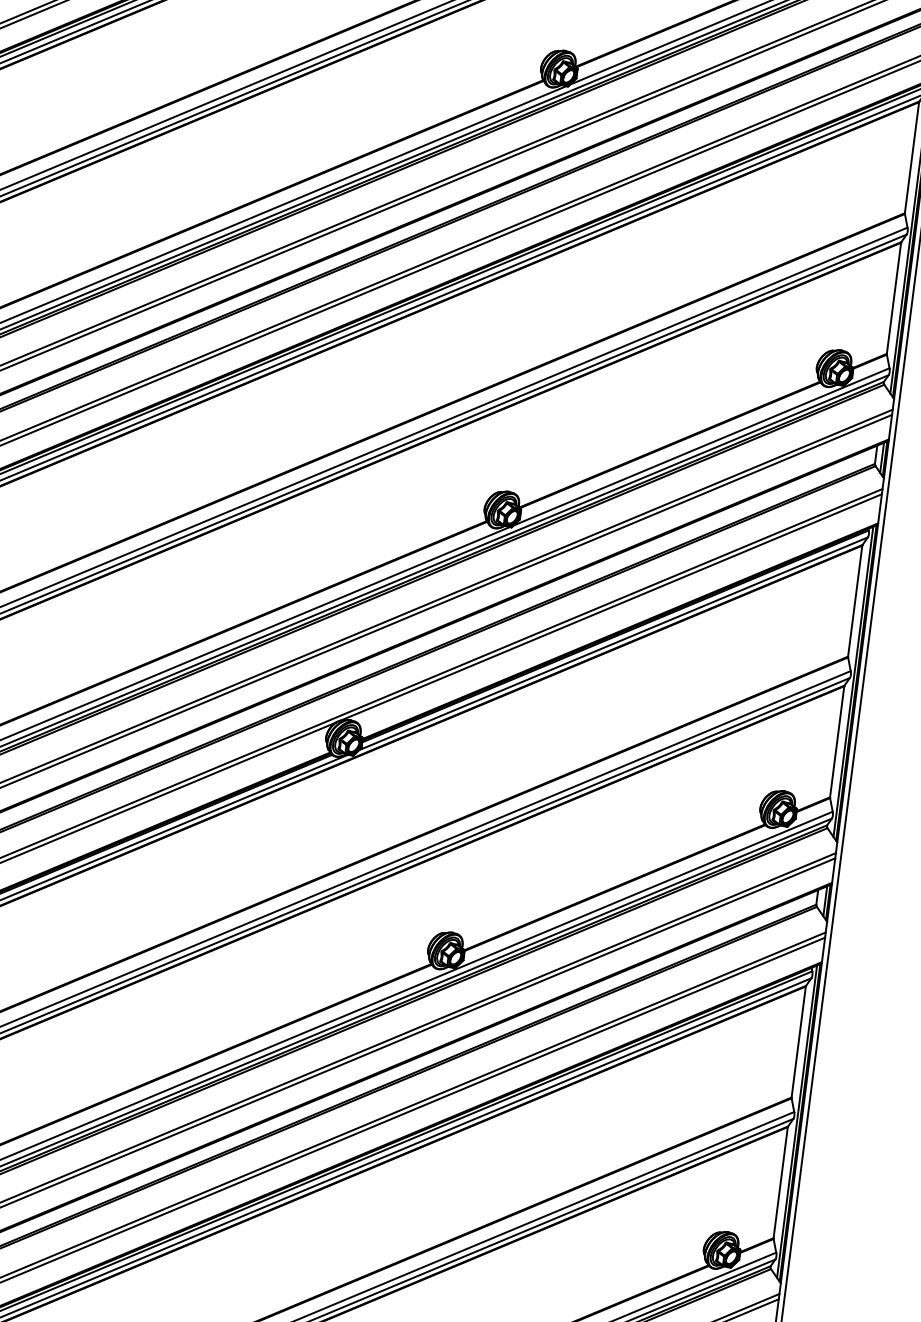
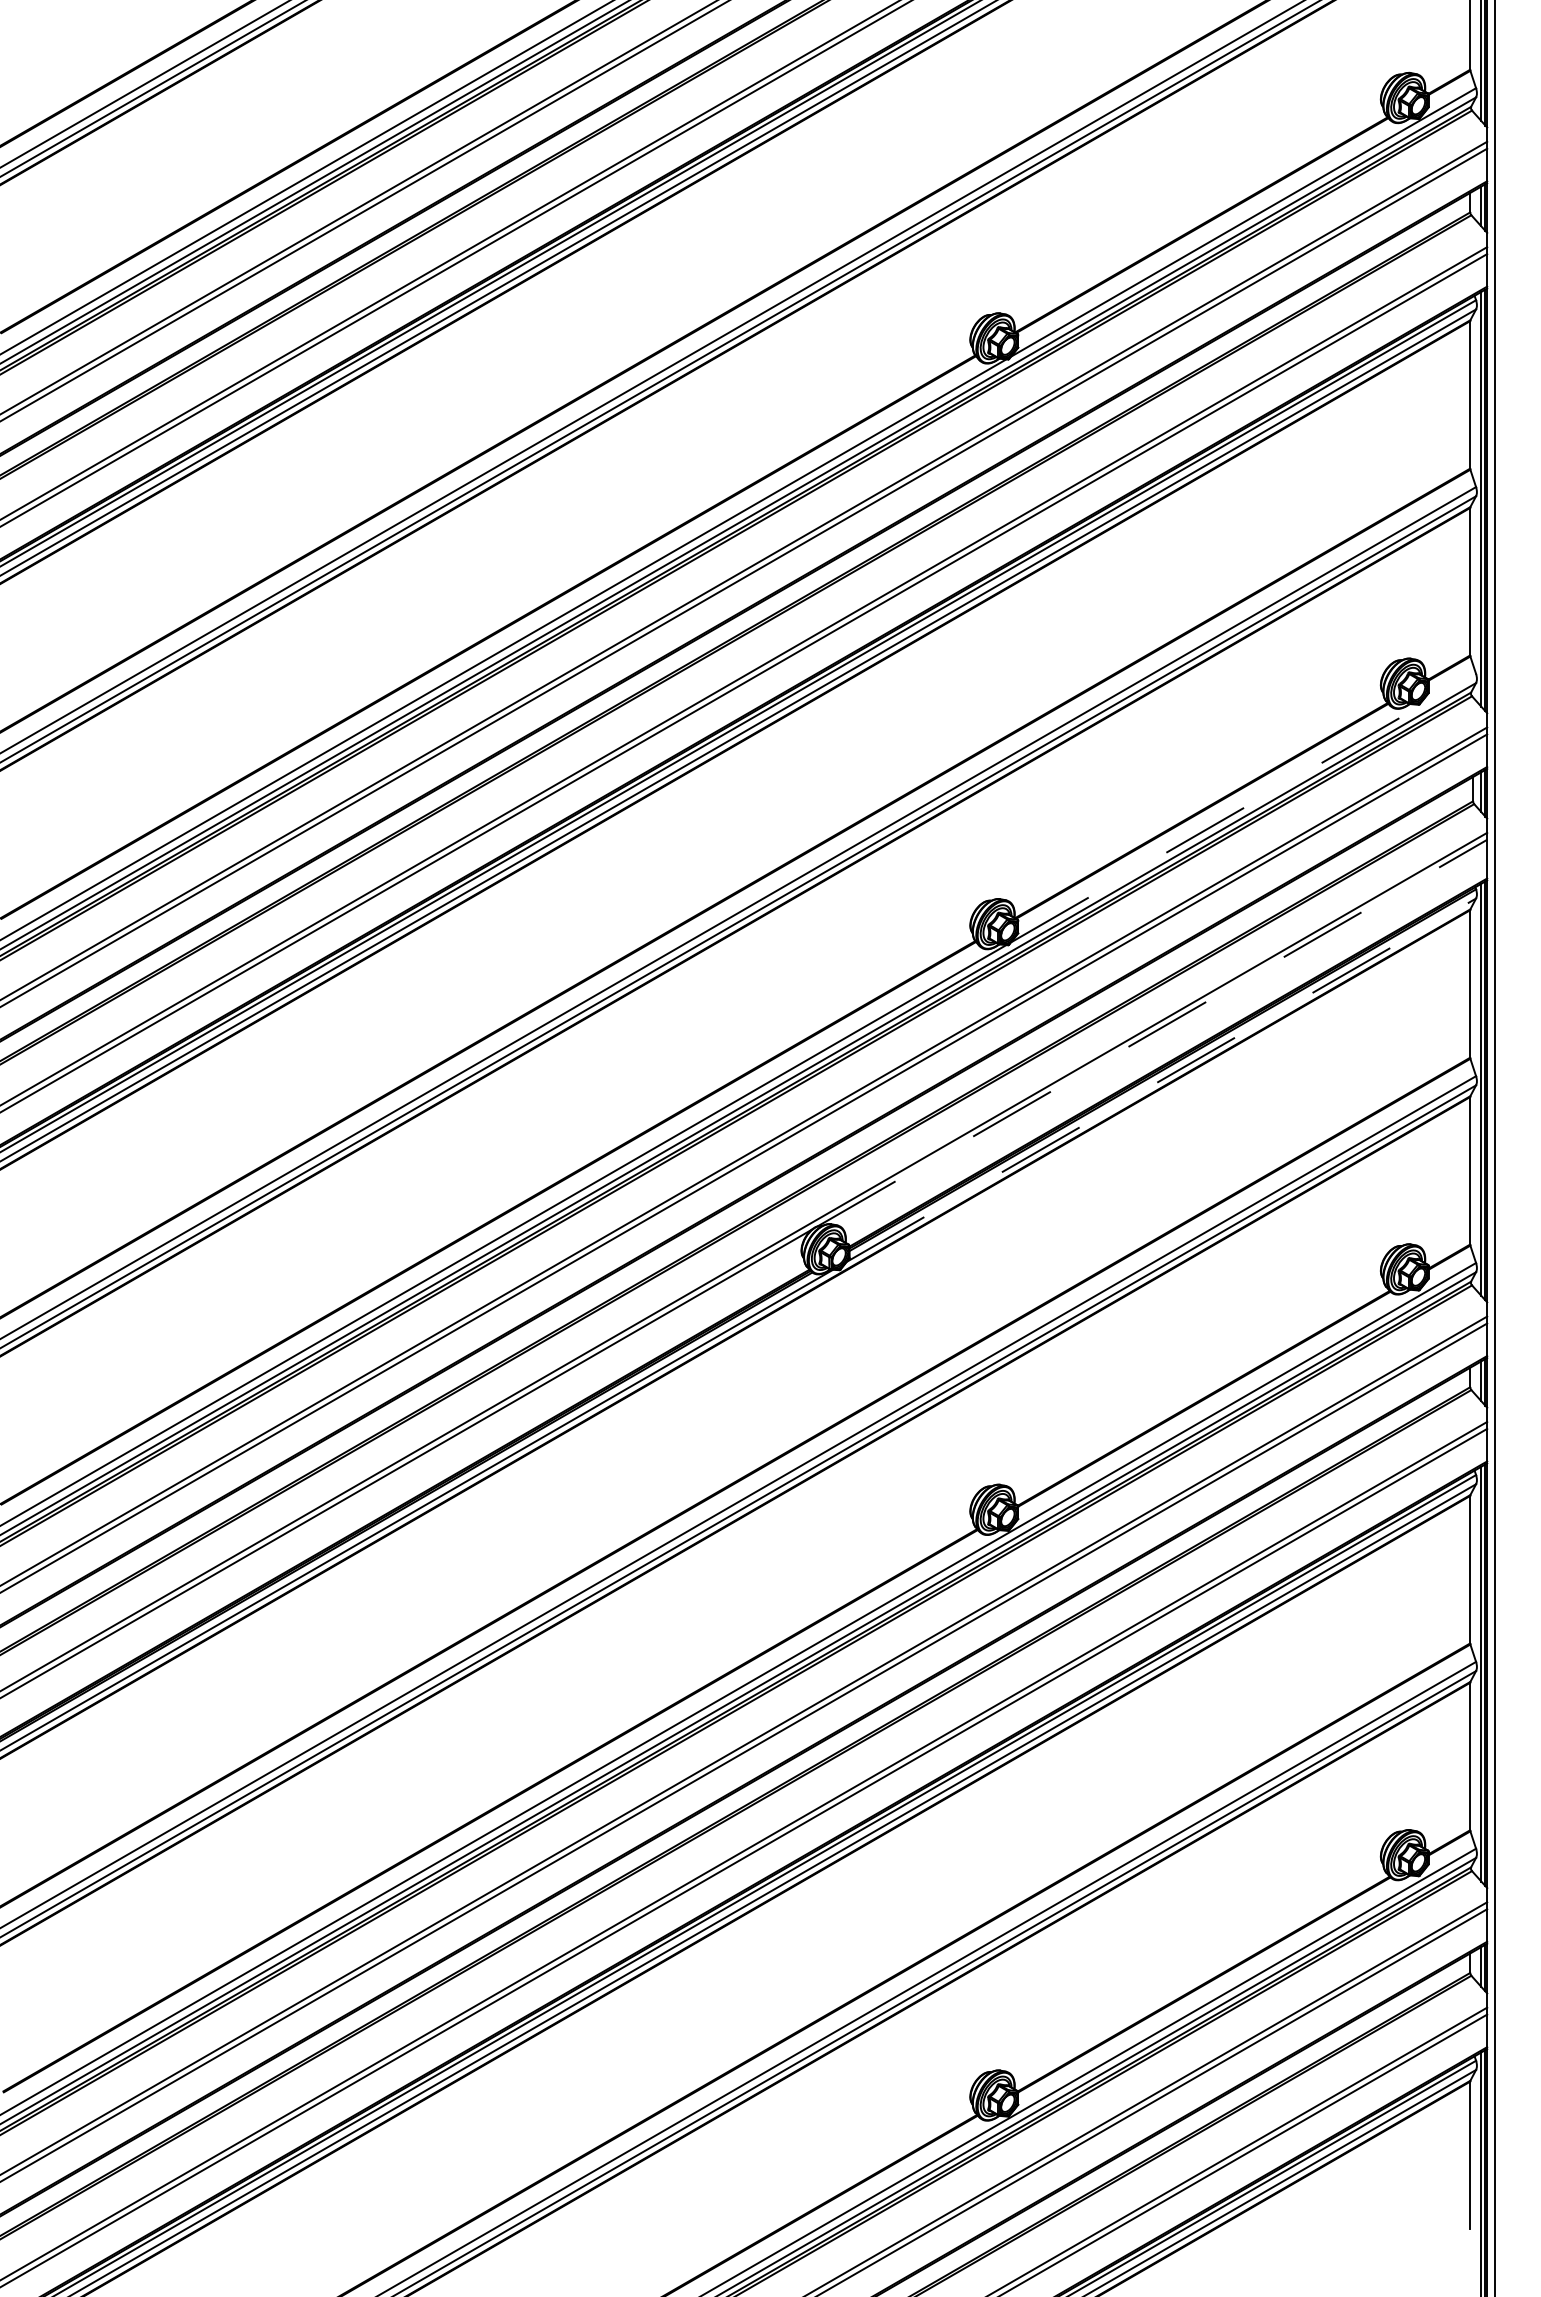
line: (702, 446) -> (1244, 807), solid -> dashed
line: (611, 607) -> (1152, 1032), solid -> dashed
line: (613, 644) -> (1161, 1080), solid -> dashed

